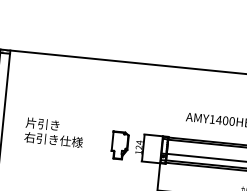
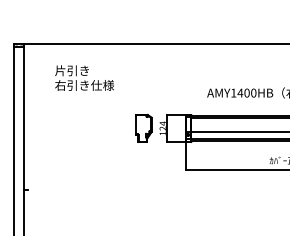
text: (54, 132) -> (84, 77), moved

